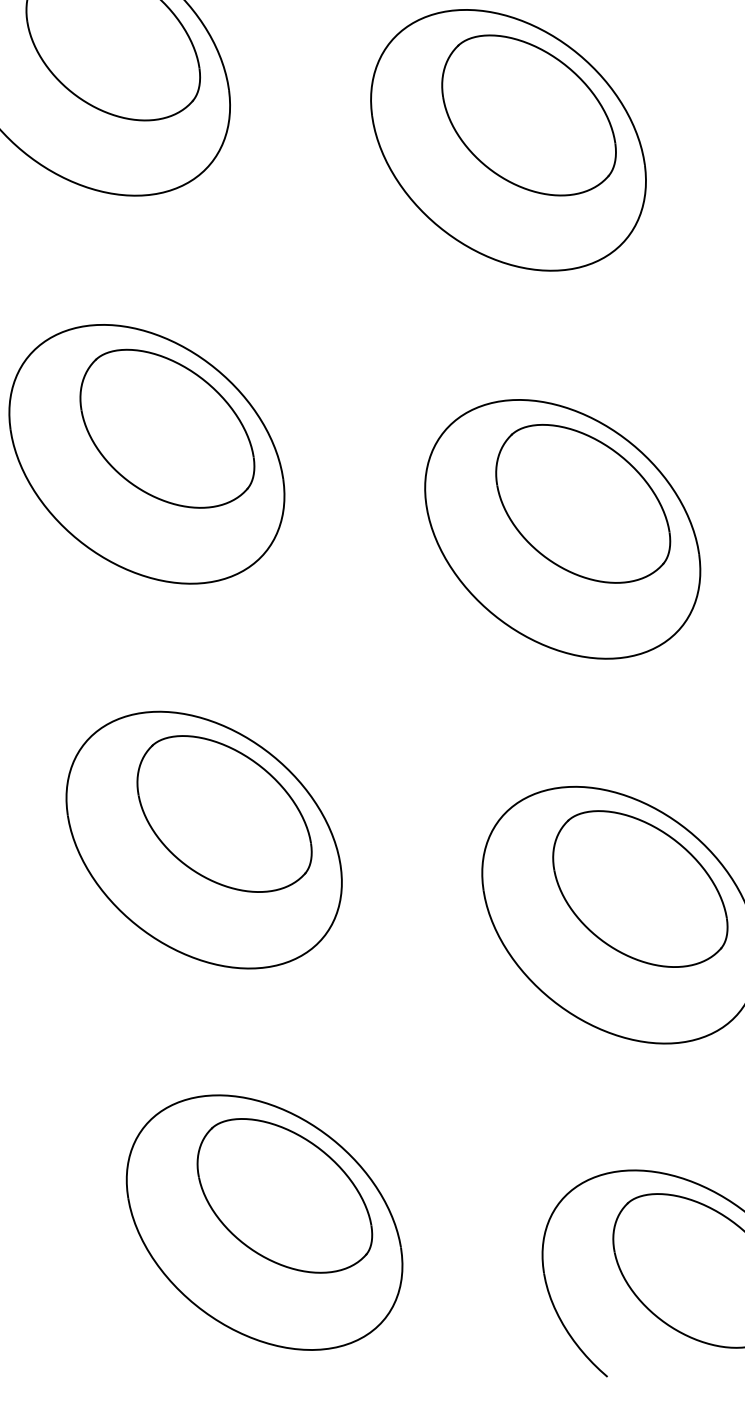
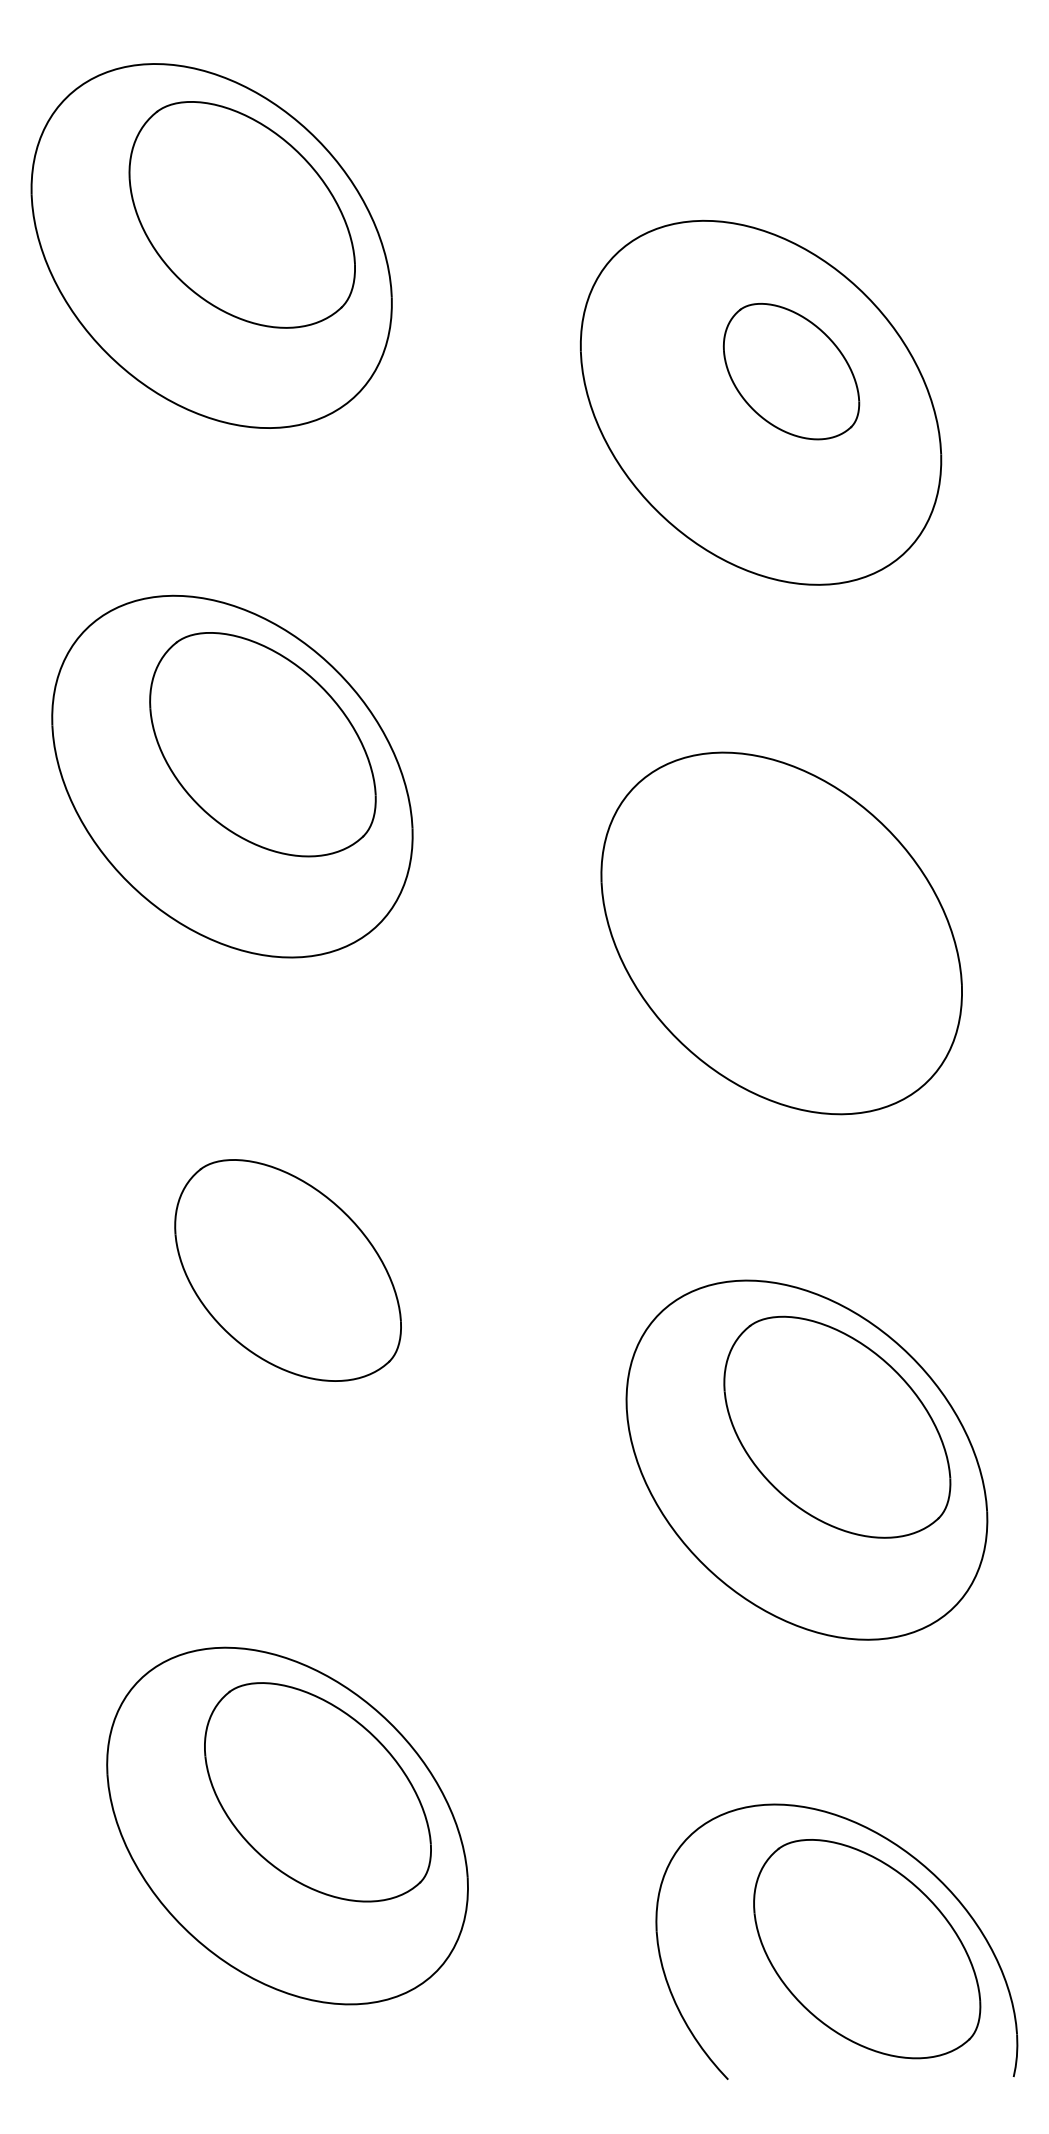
part: (528, 115) -> (791, 371), size x0.6
part: (582, 503) -> (811, 901), removed
part: (203, 839) -> (257, 1302), removed

